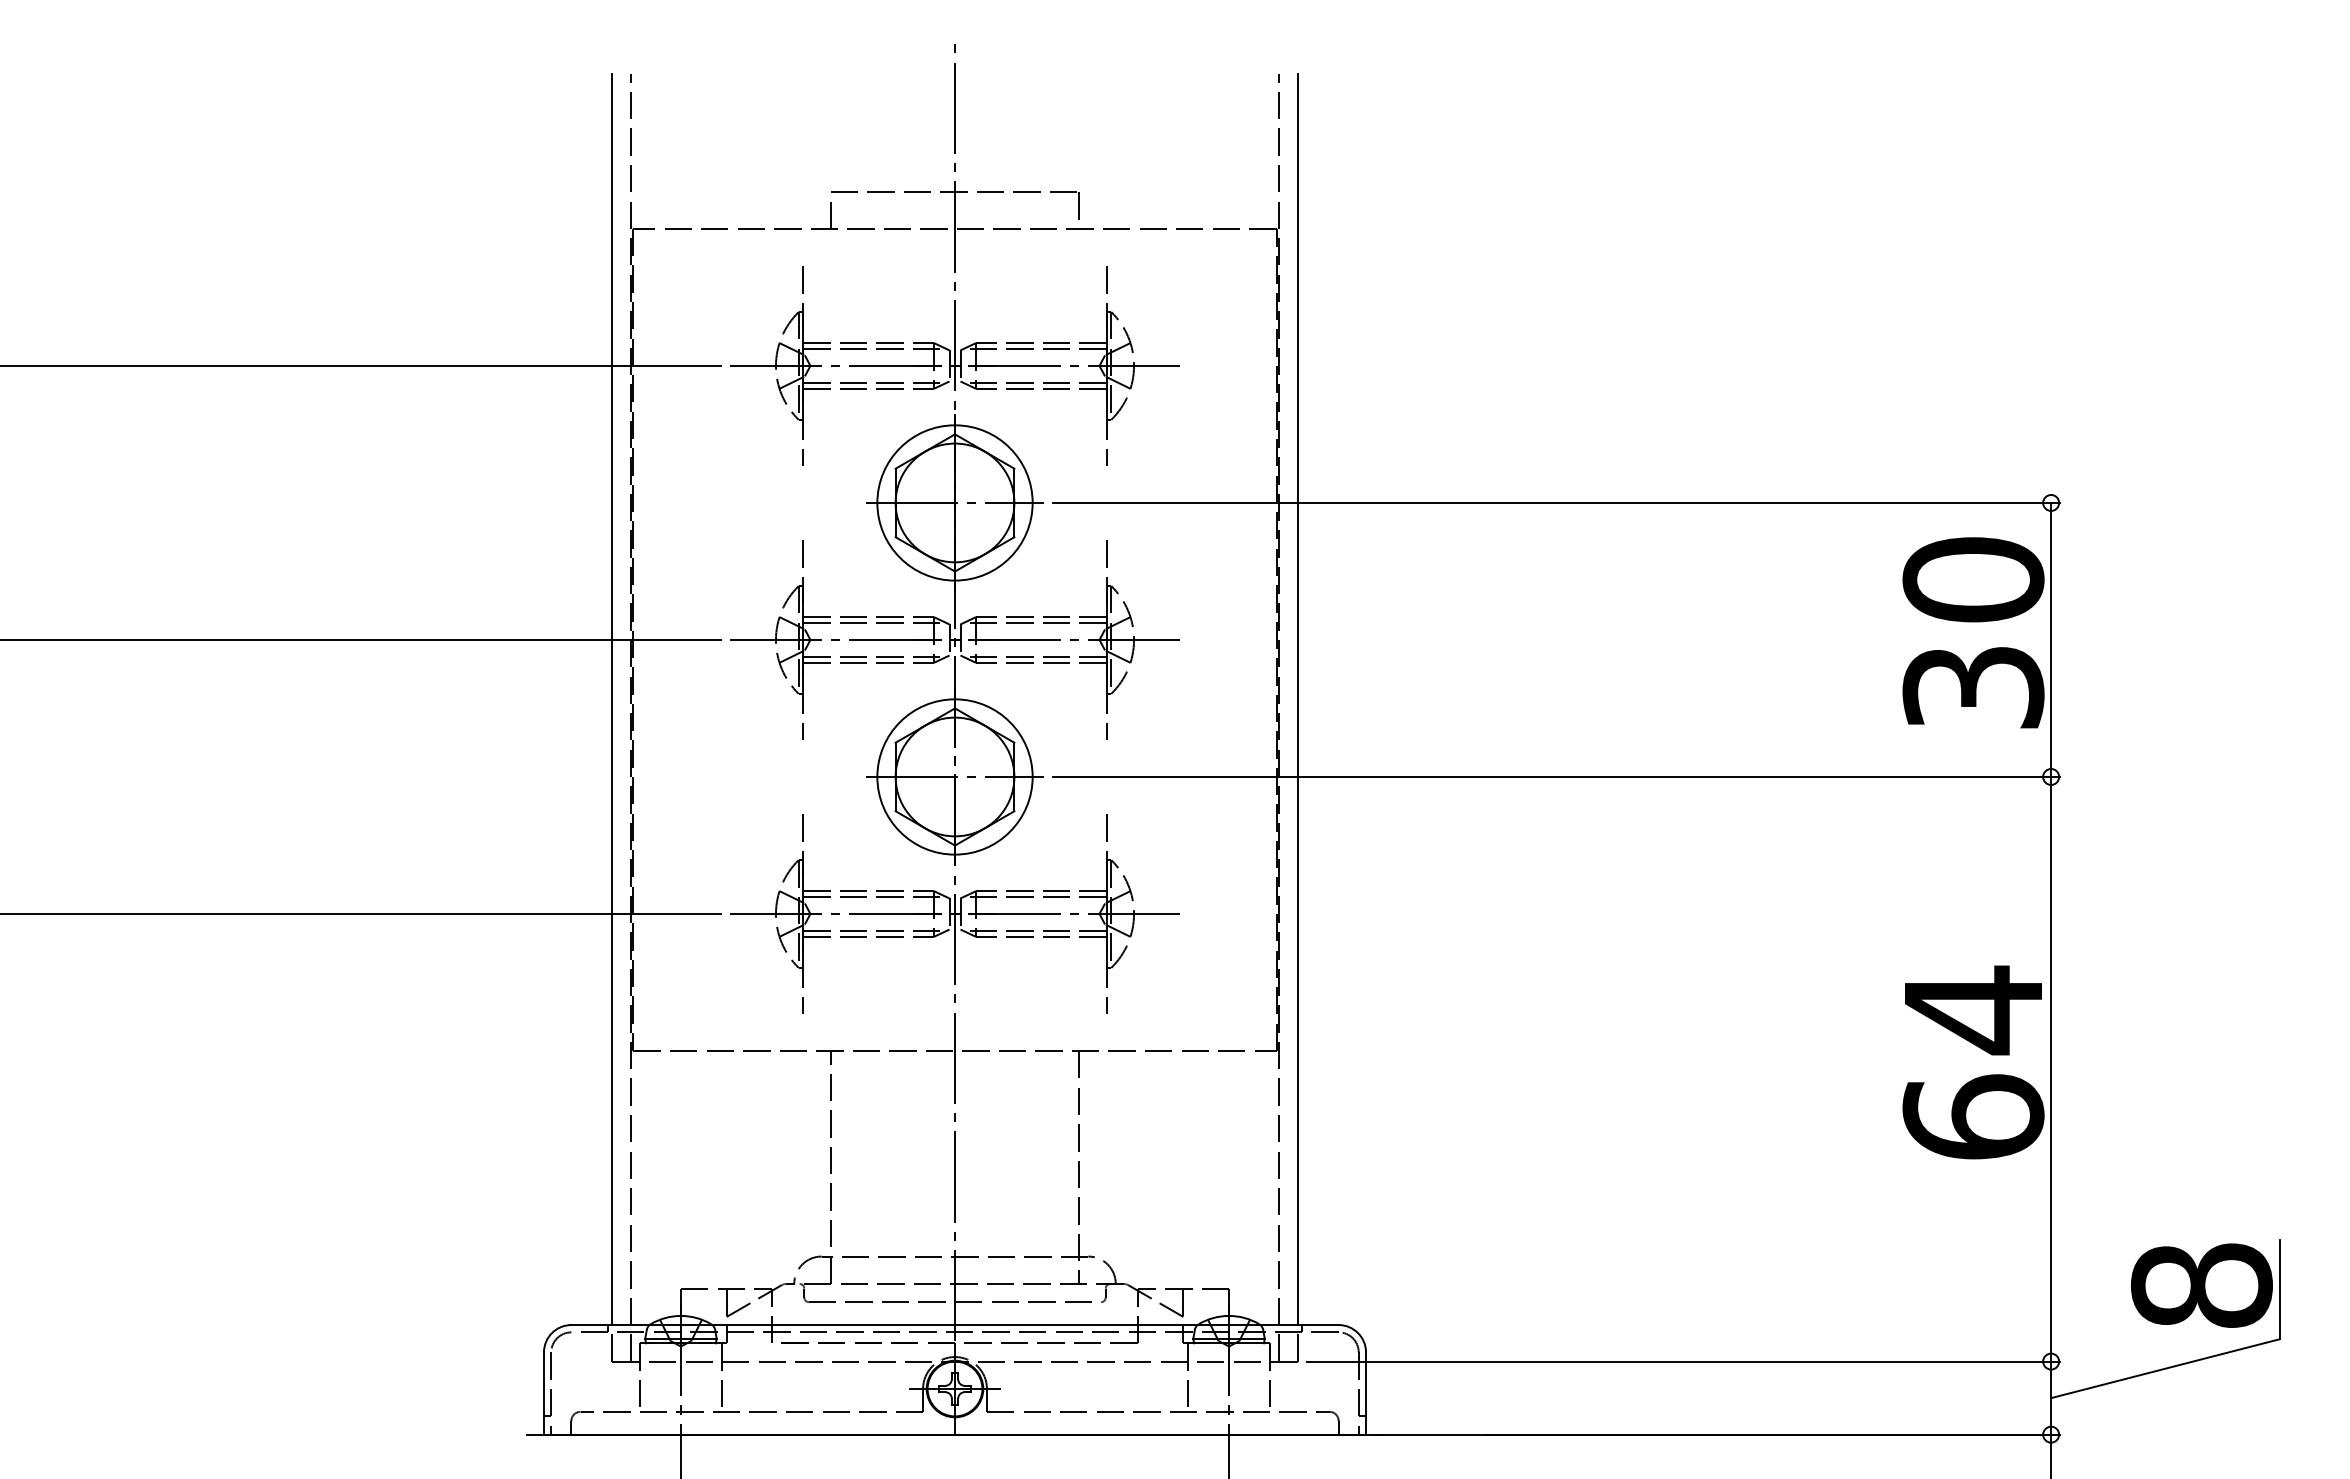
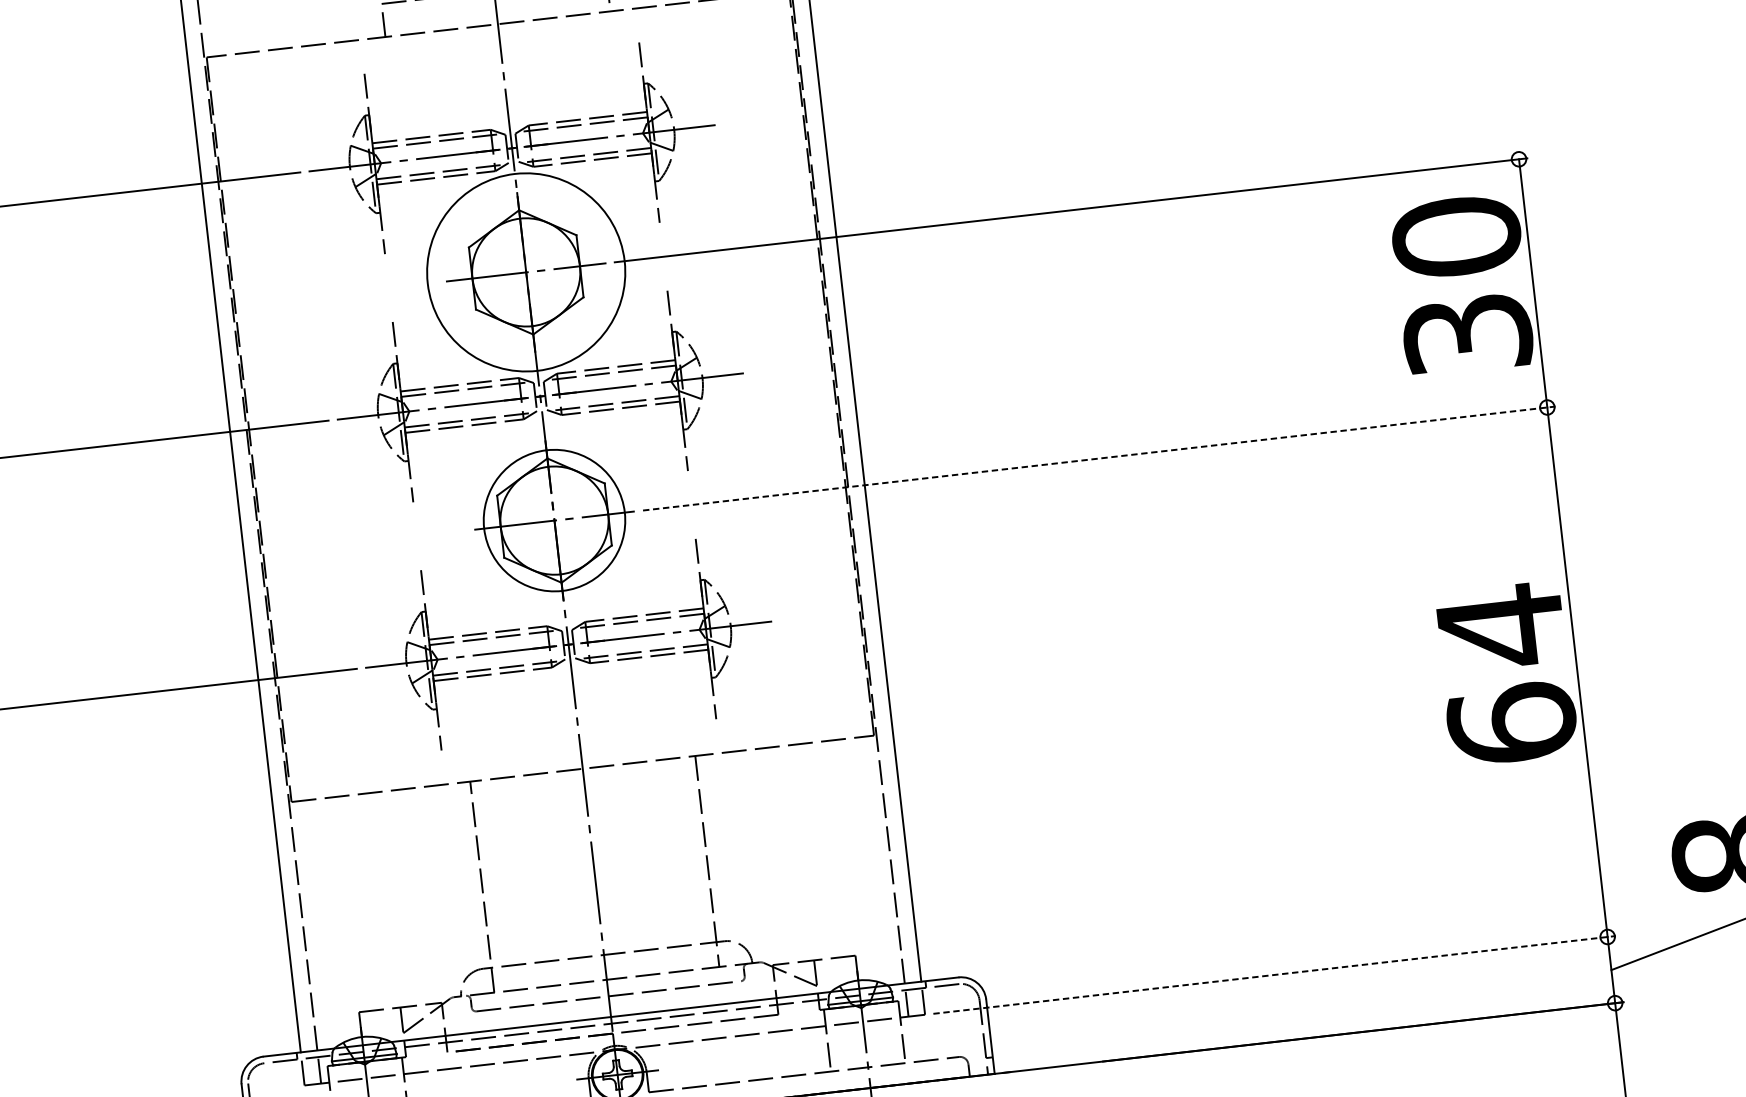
circle: (954, 502) -> (525, 272), size x1.4
line: (1556, 776) -> (1099, 458), solid -> dashed
line: (1683, 1361) -> (1274, 974), solid -> dashed

